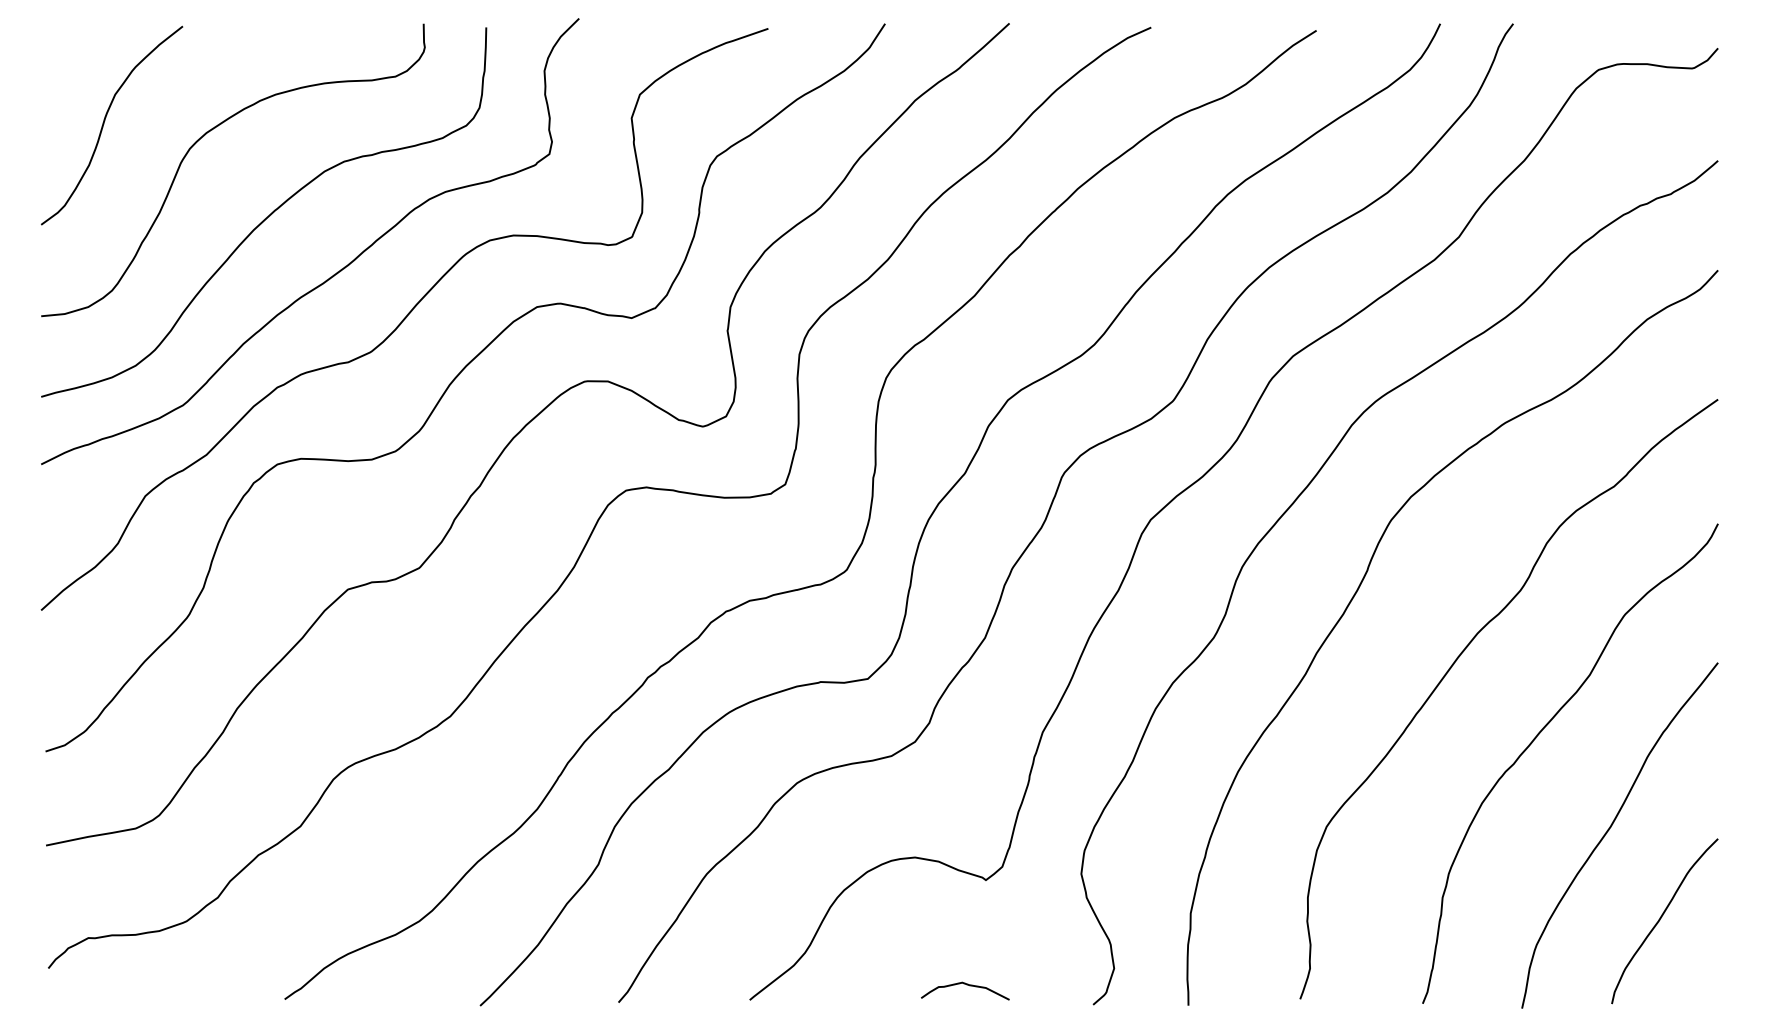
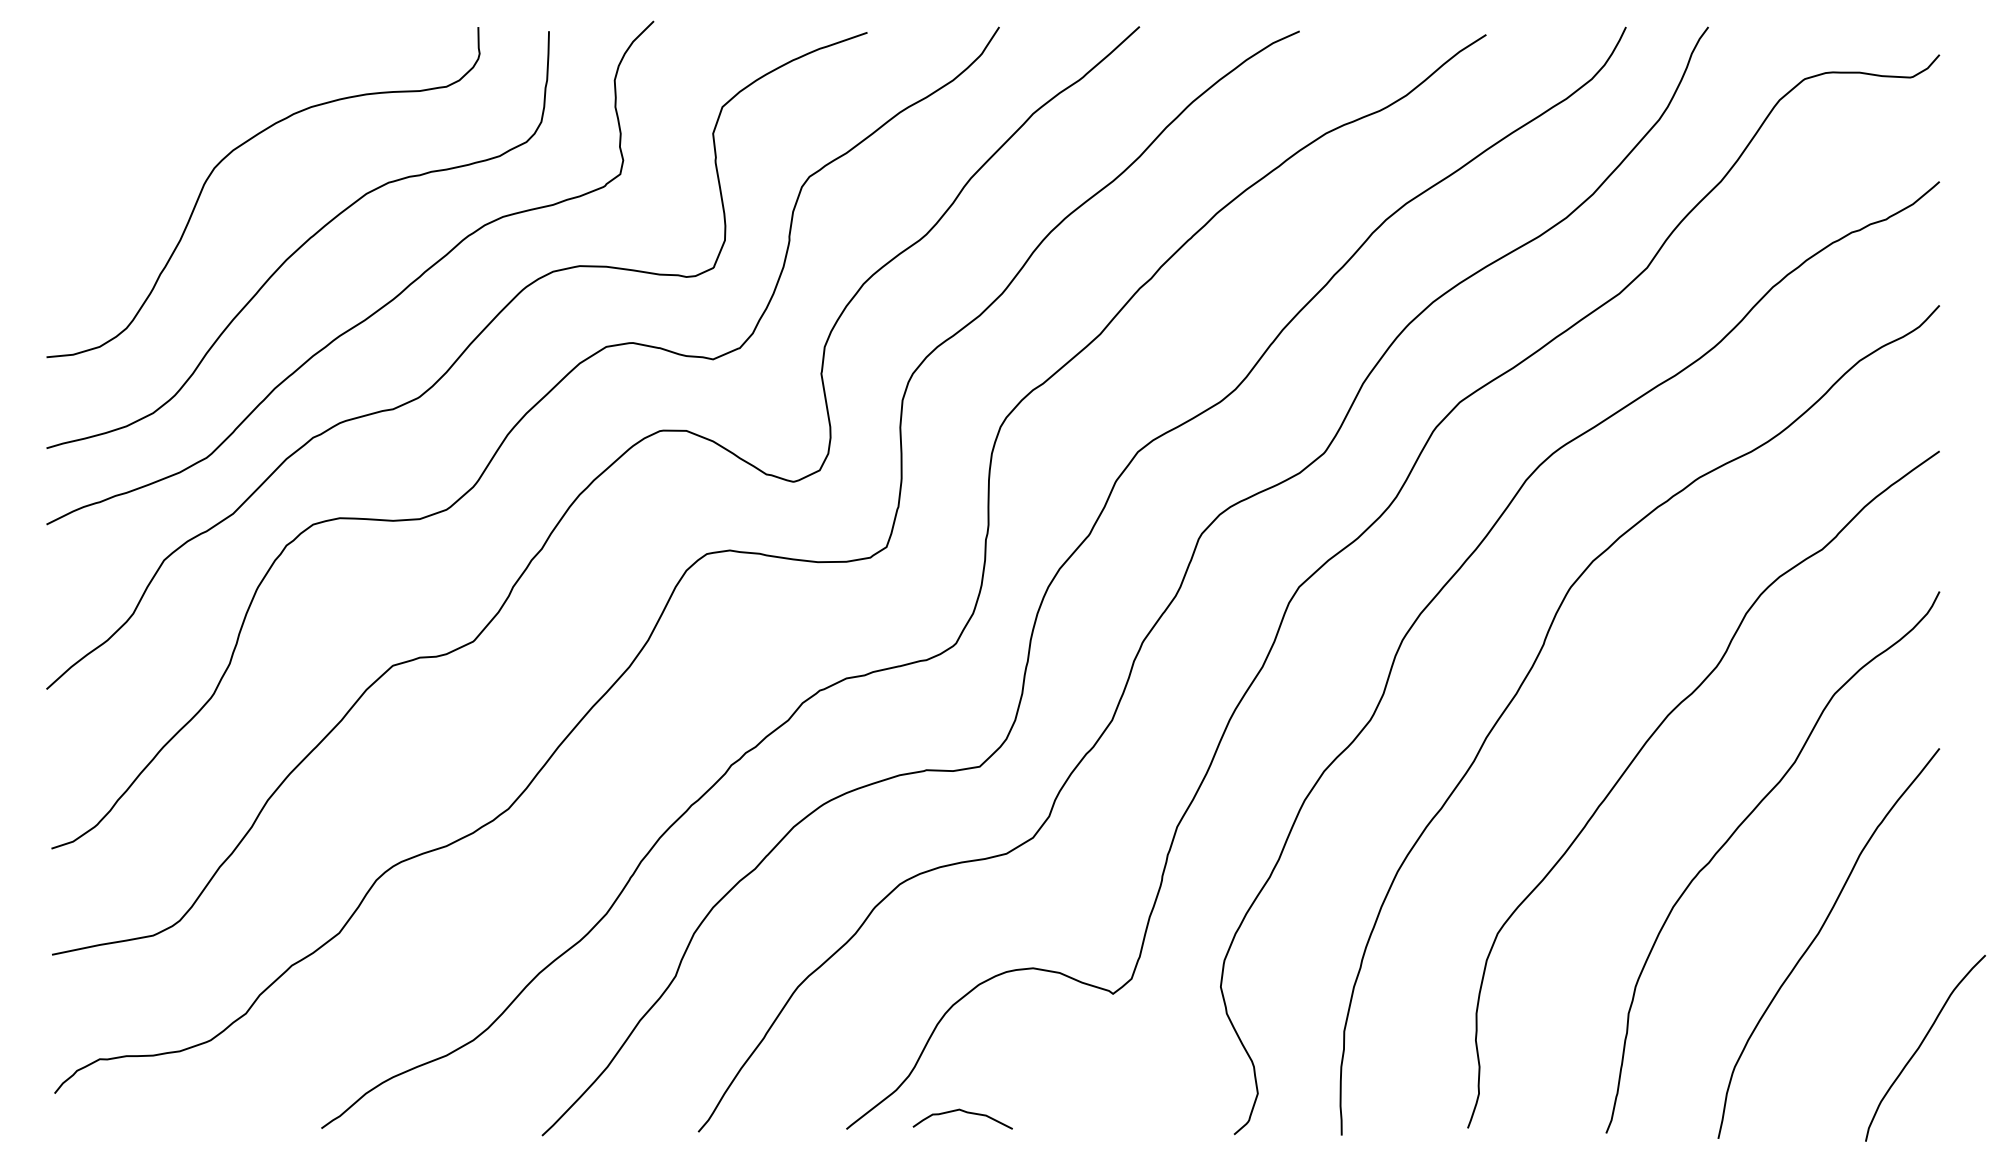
curve: (104, 122) -> (118, 138), removed
curve: (1661, 918) -> (1921, 1045), moved
curve: (966, 985) -> (964, 1112), moved

